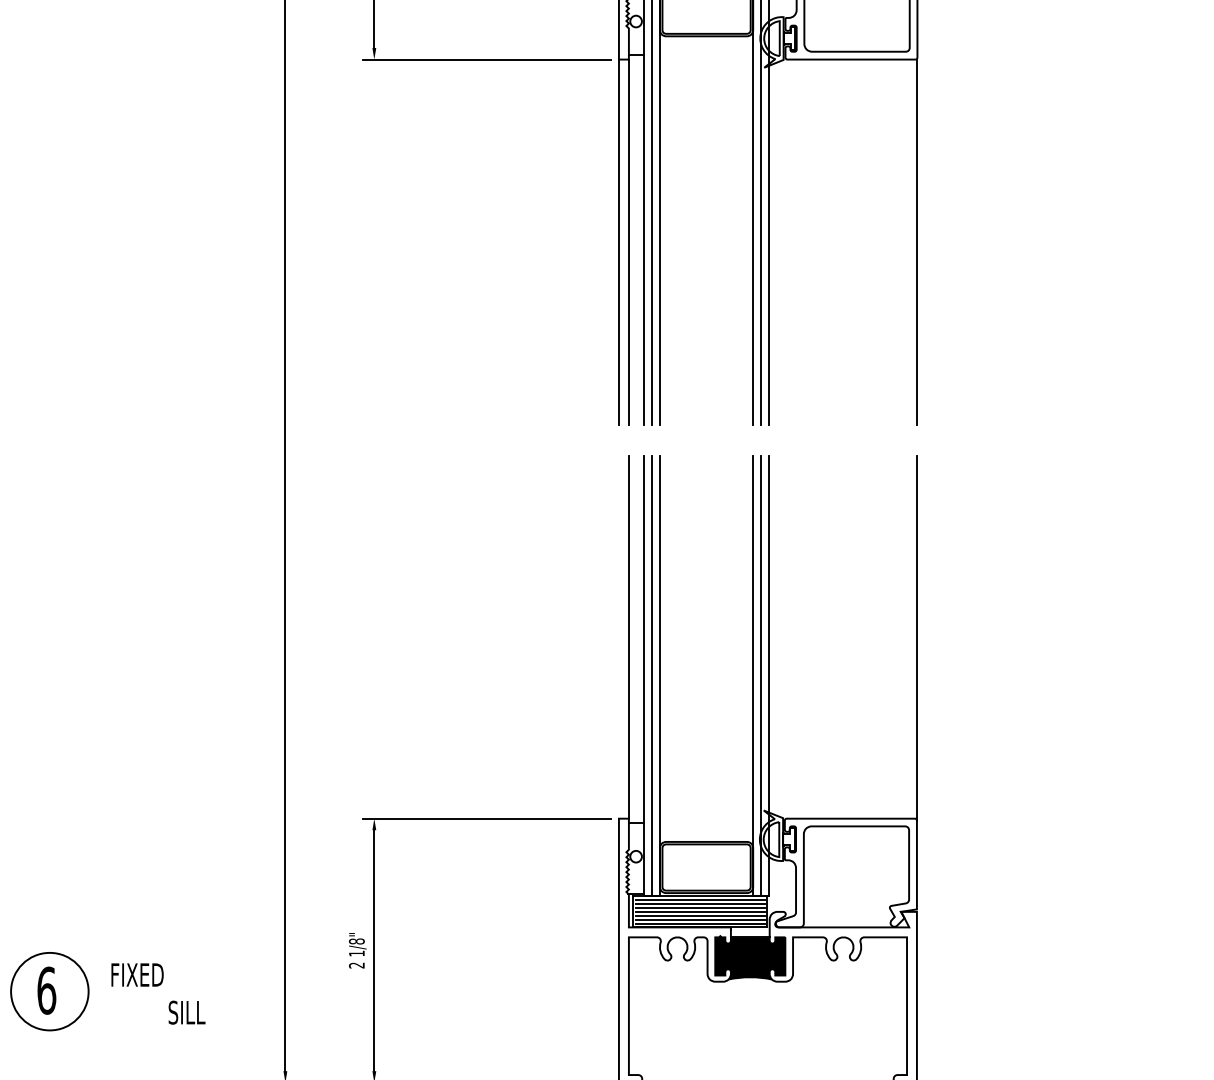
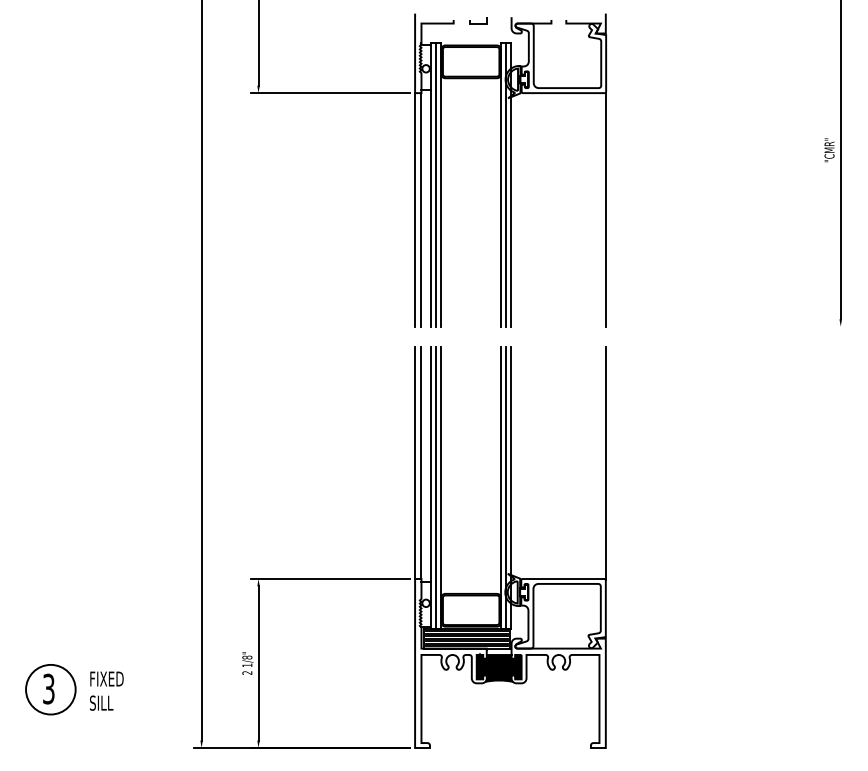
line: (619, 636) -> (415, 462), added
text: (46, 989) -> (48, 688), 6 -> 3
text: (186, 1011) -> (101, 702), moved

